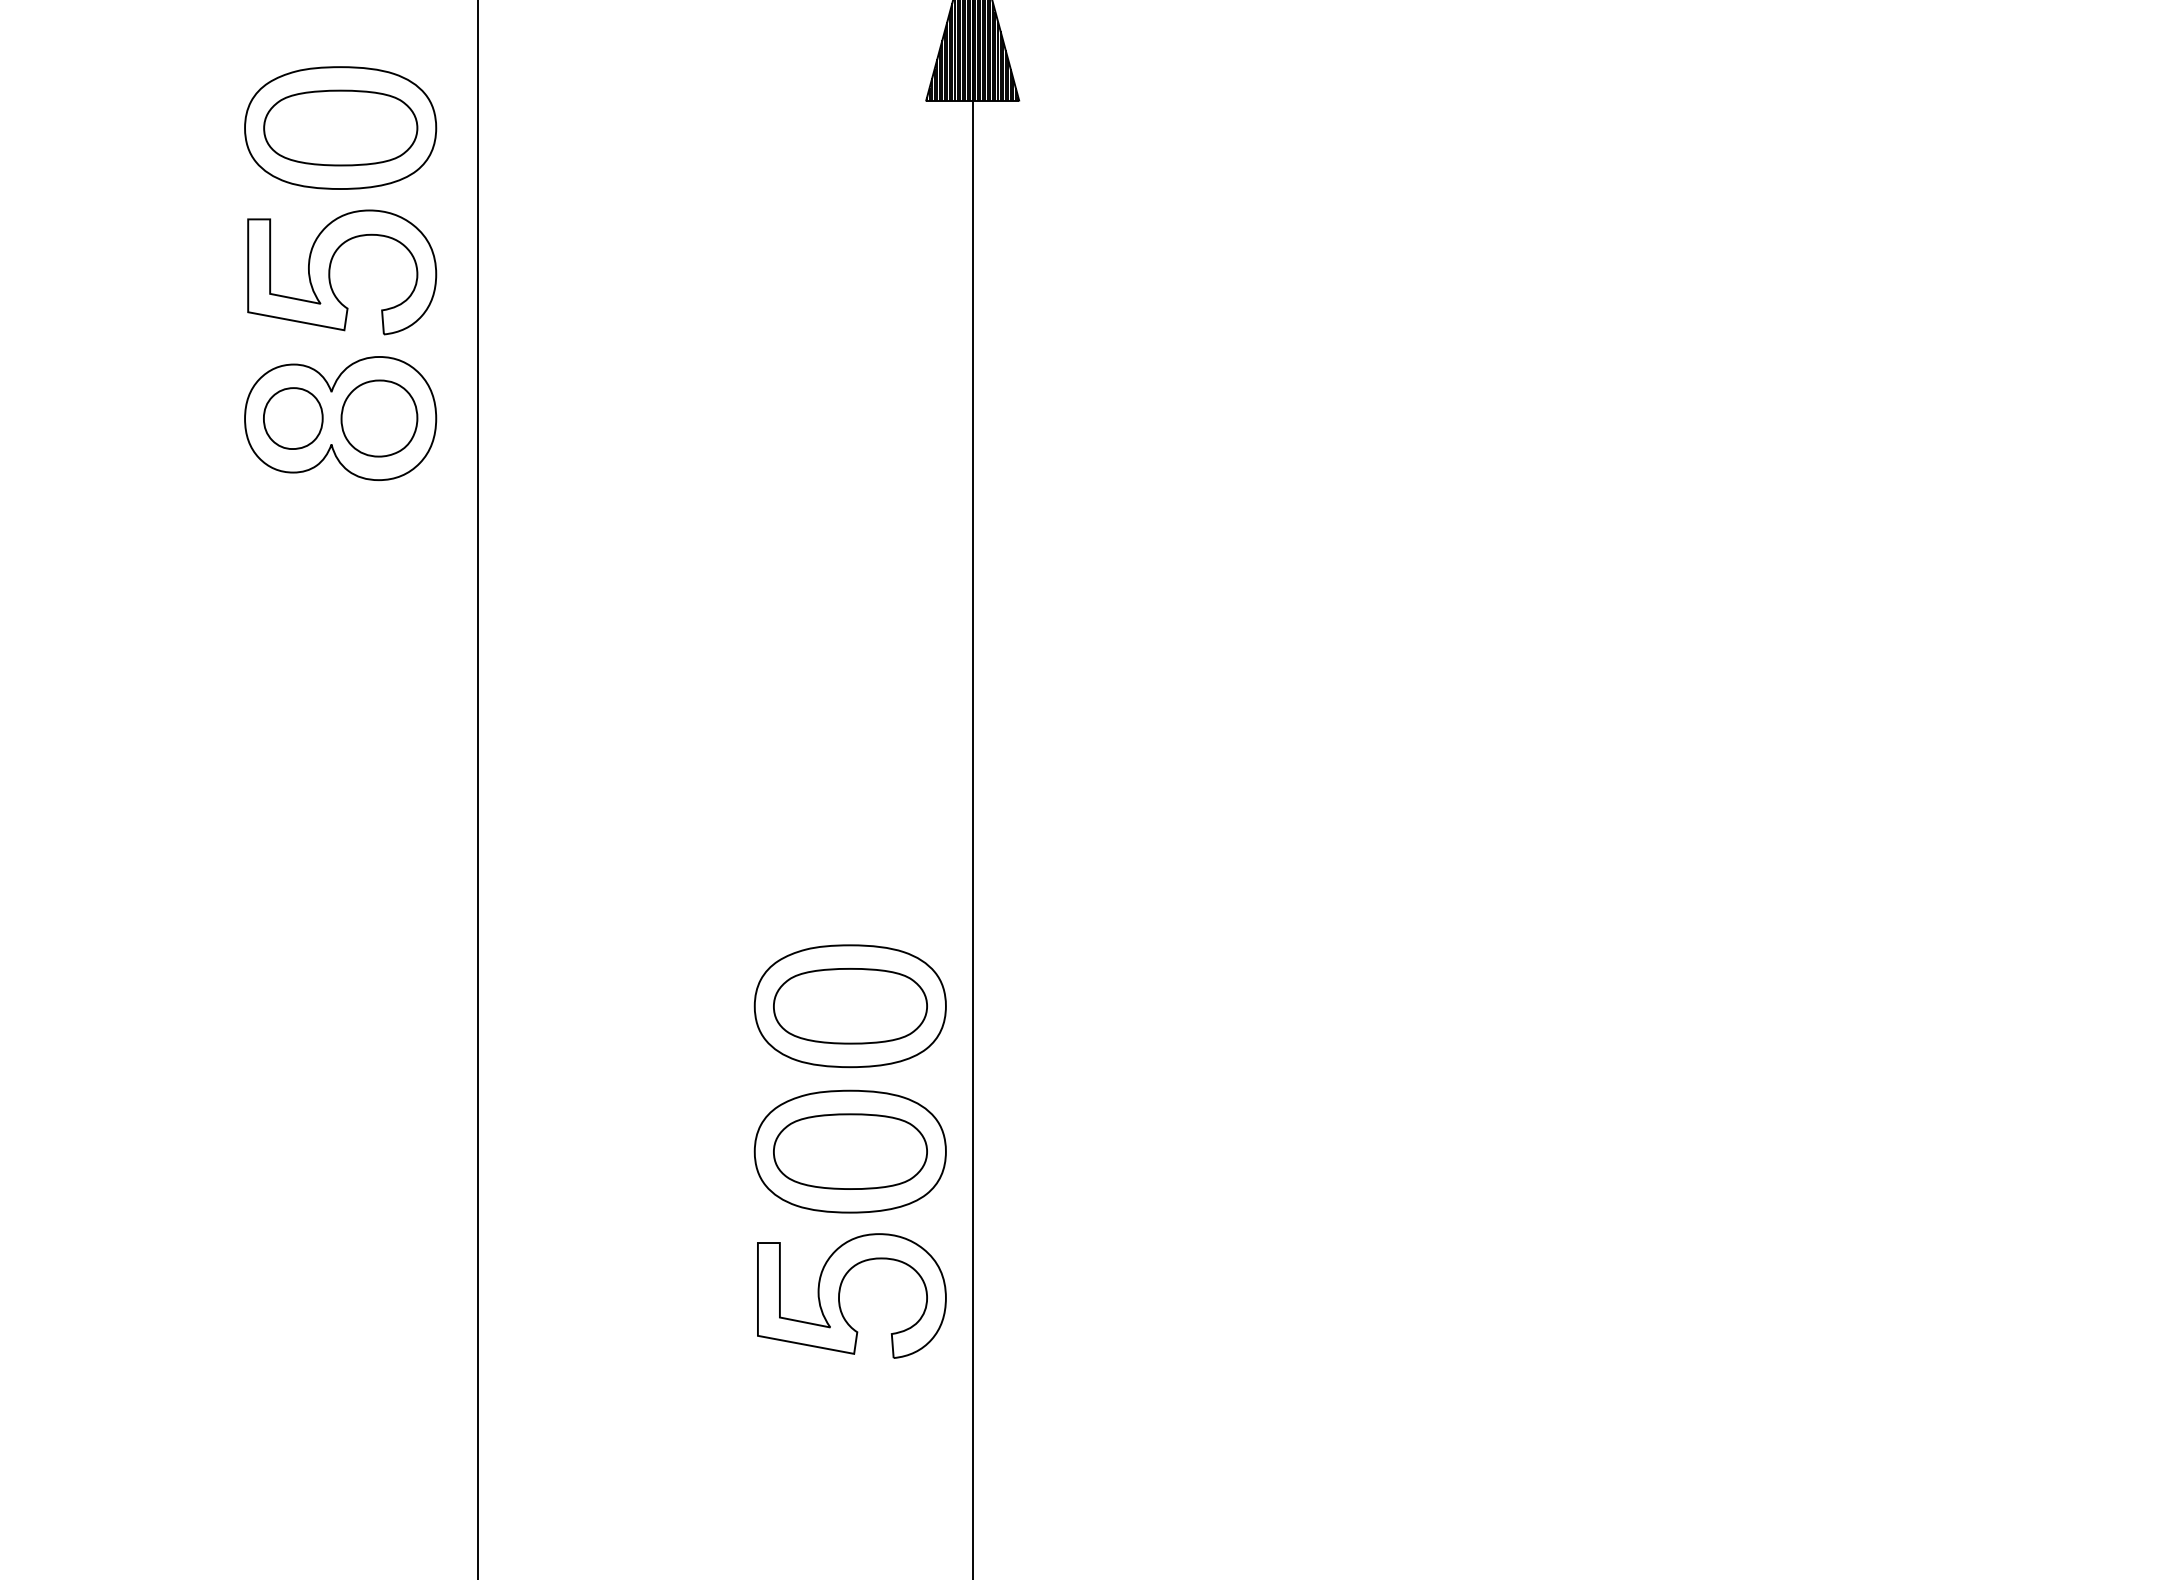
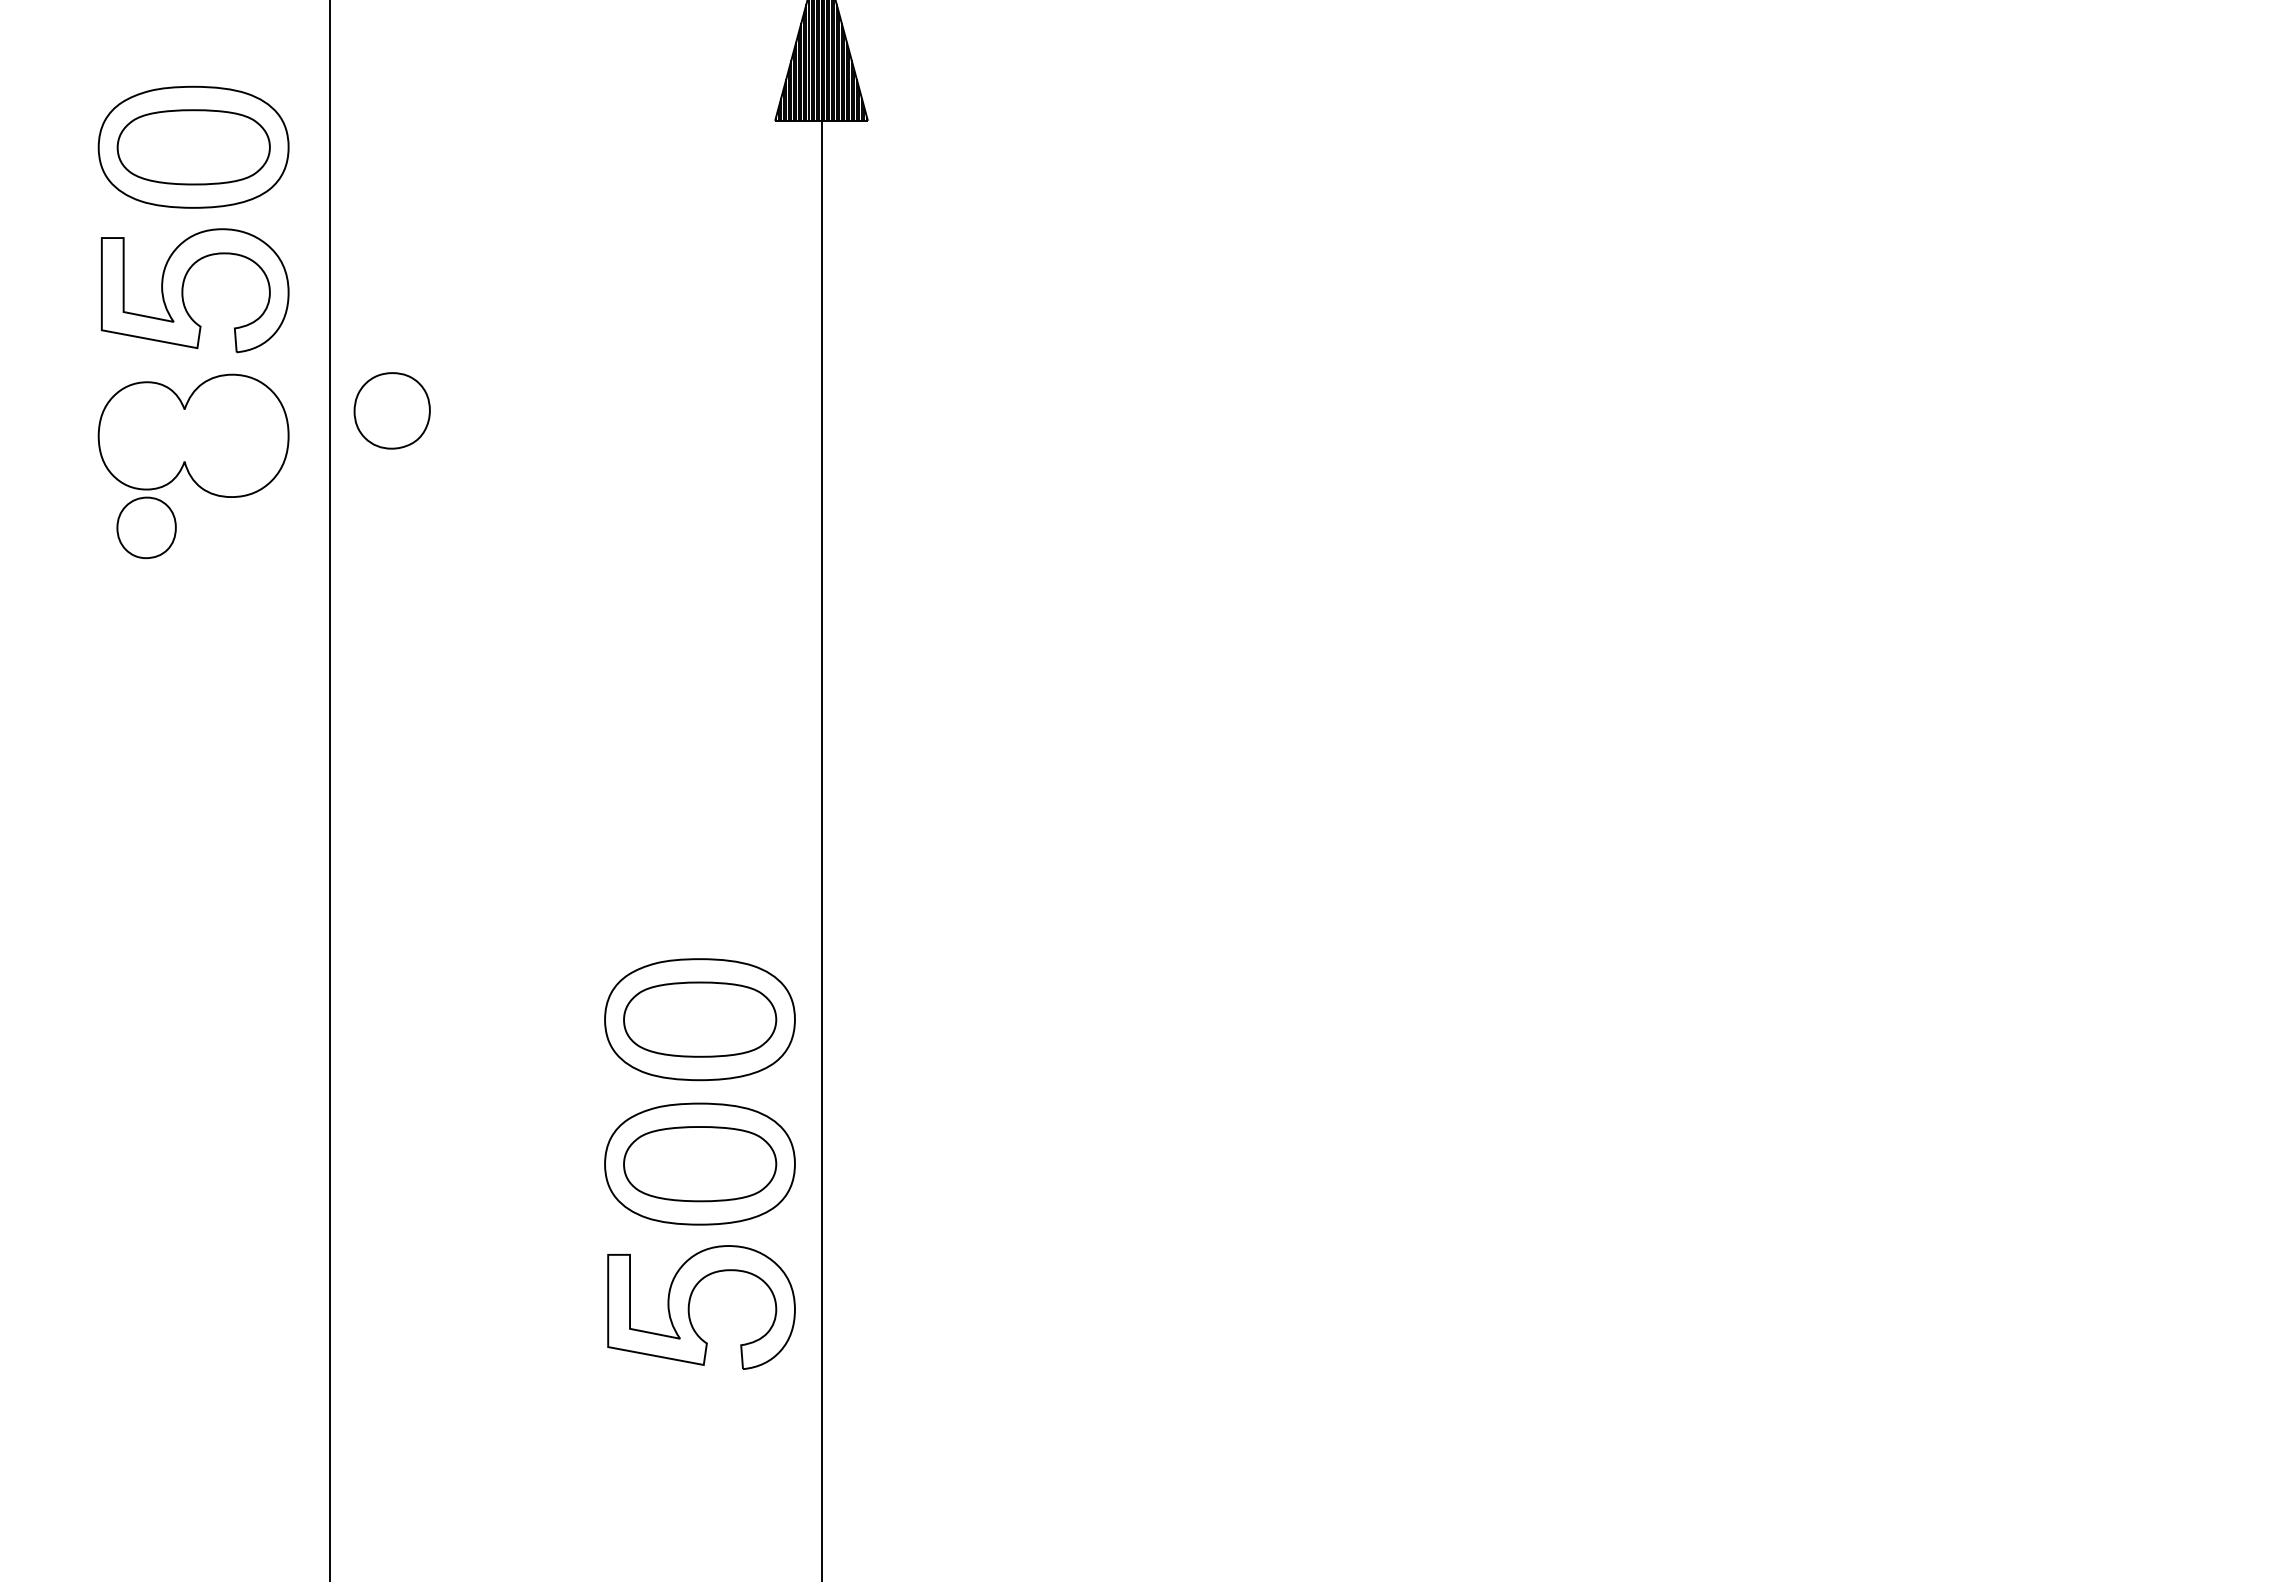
part: (293, 418) -> (146, 527), moved
part: (378, 418) -> (391, 410), moved

